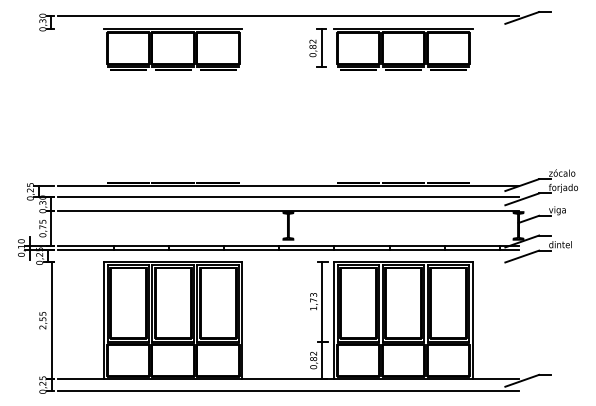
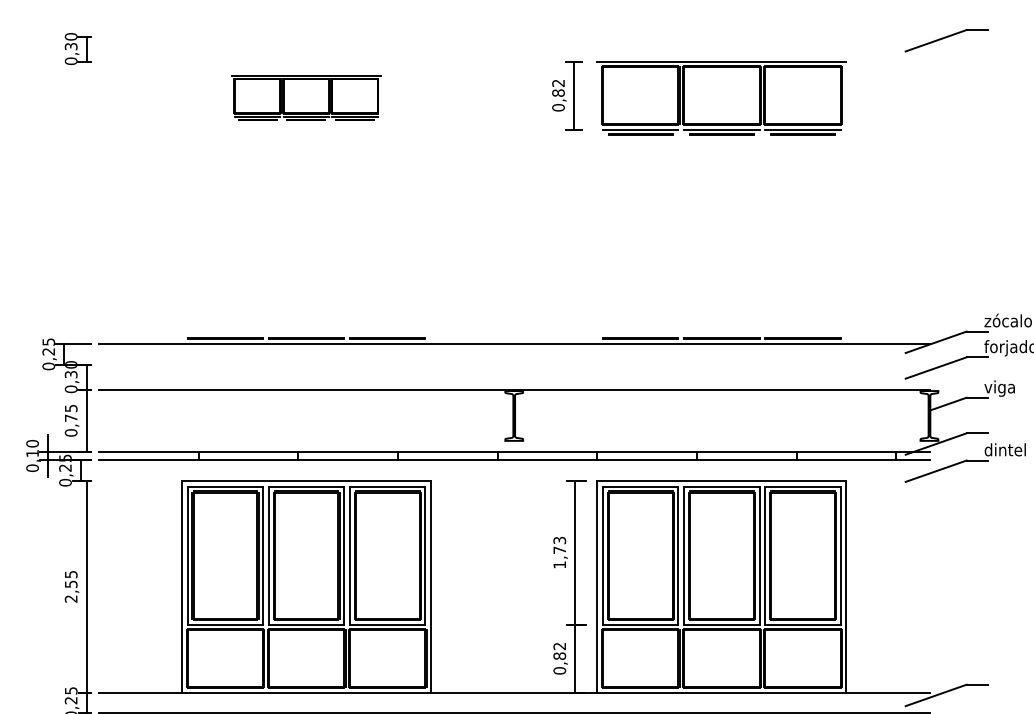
line: (288, 15) -> (514, 36), removed
part: (172, 49) -> (305, 97), size x0.6
line: (288, 197) -> (514, 364), removed

